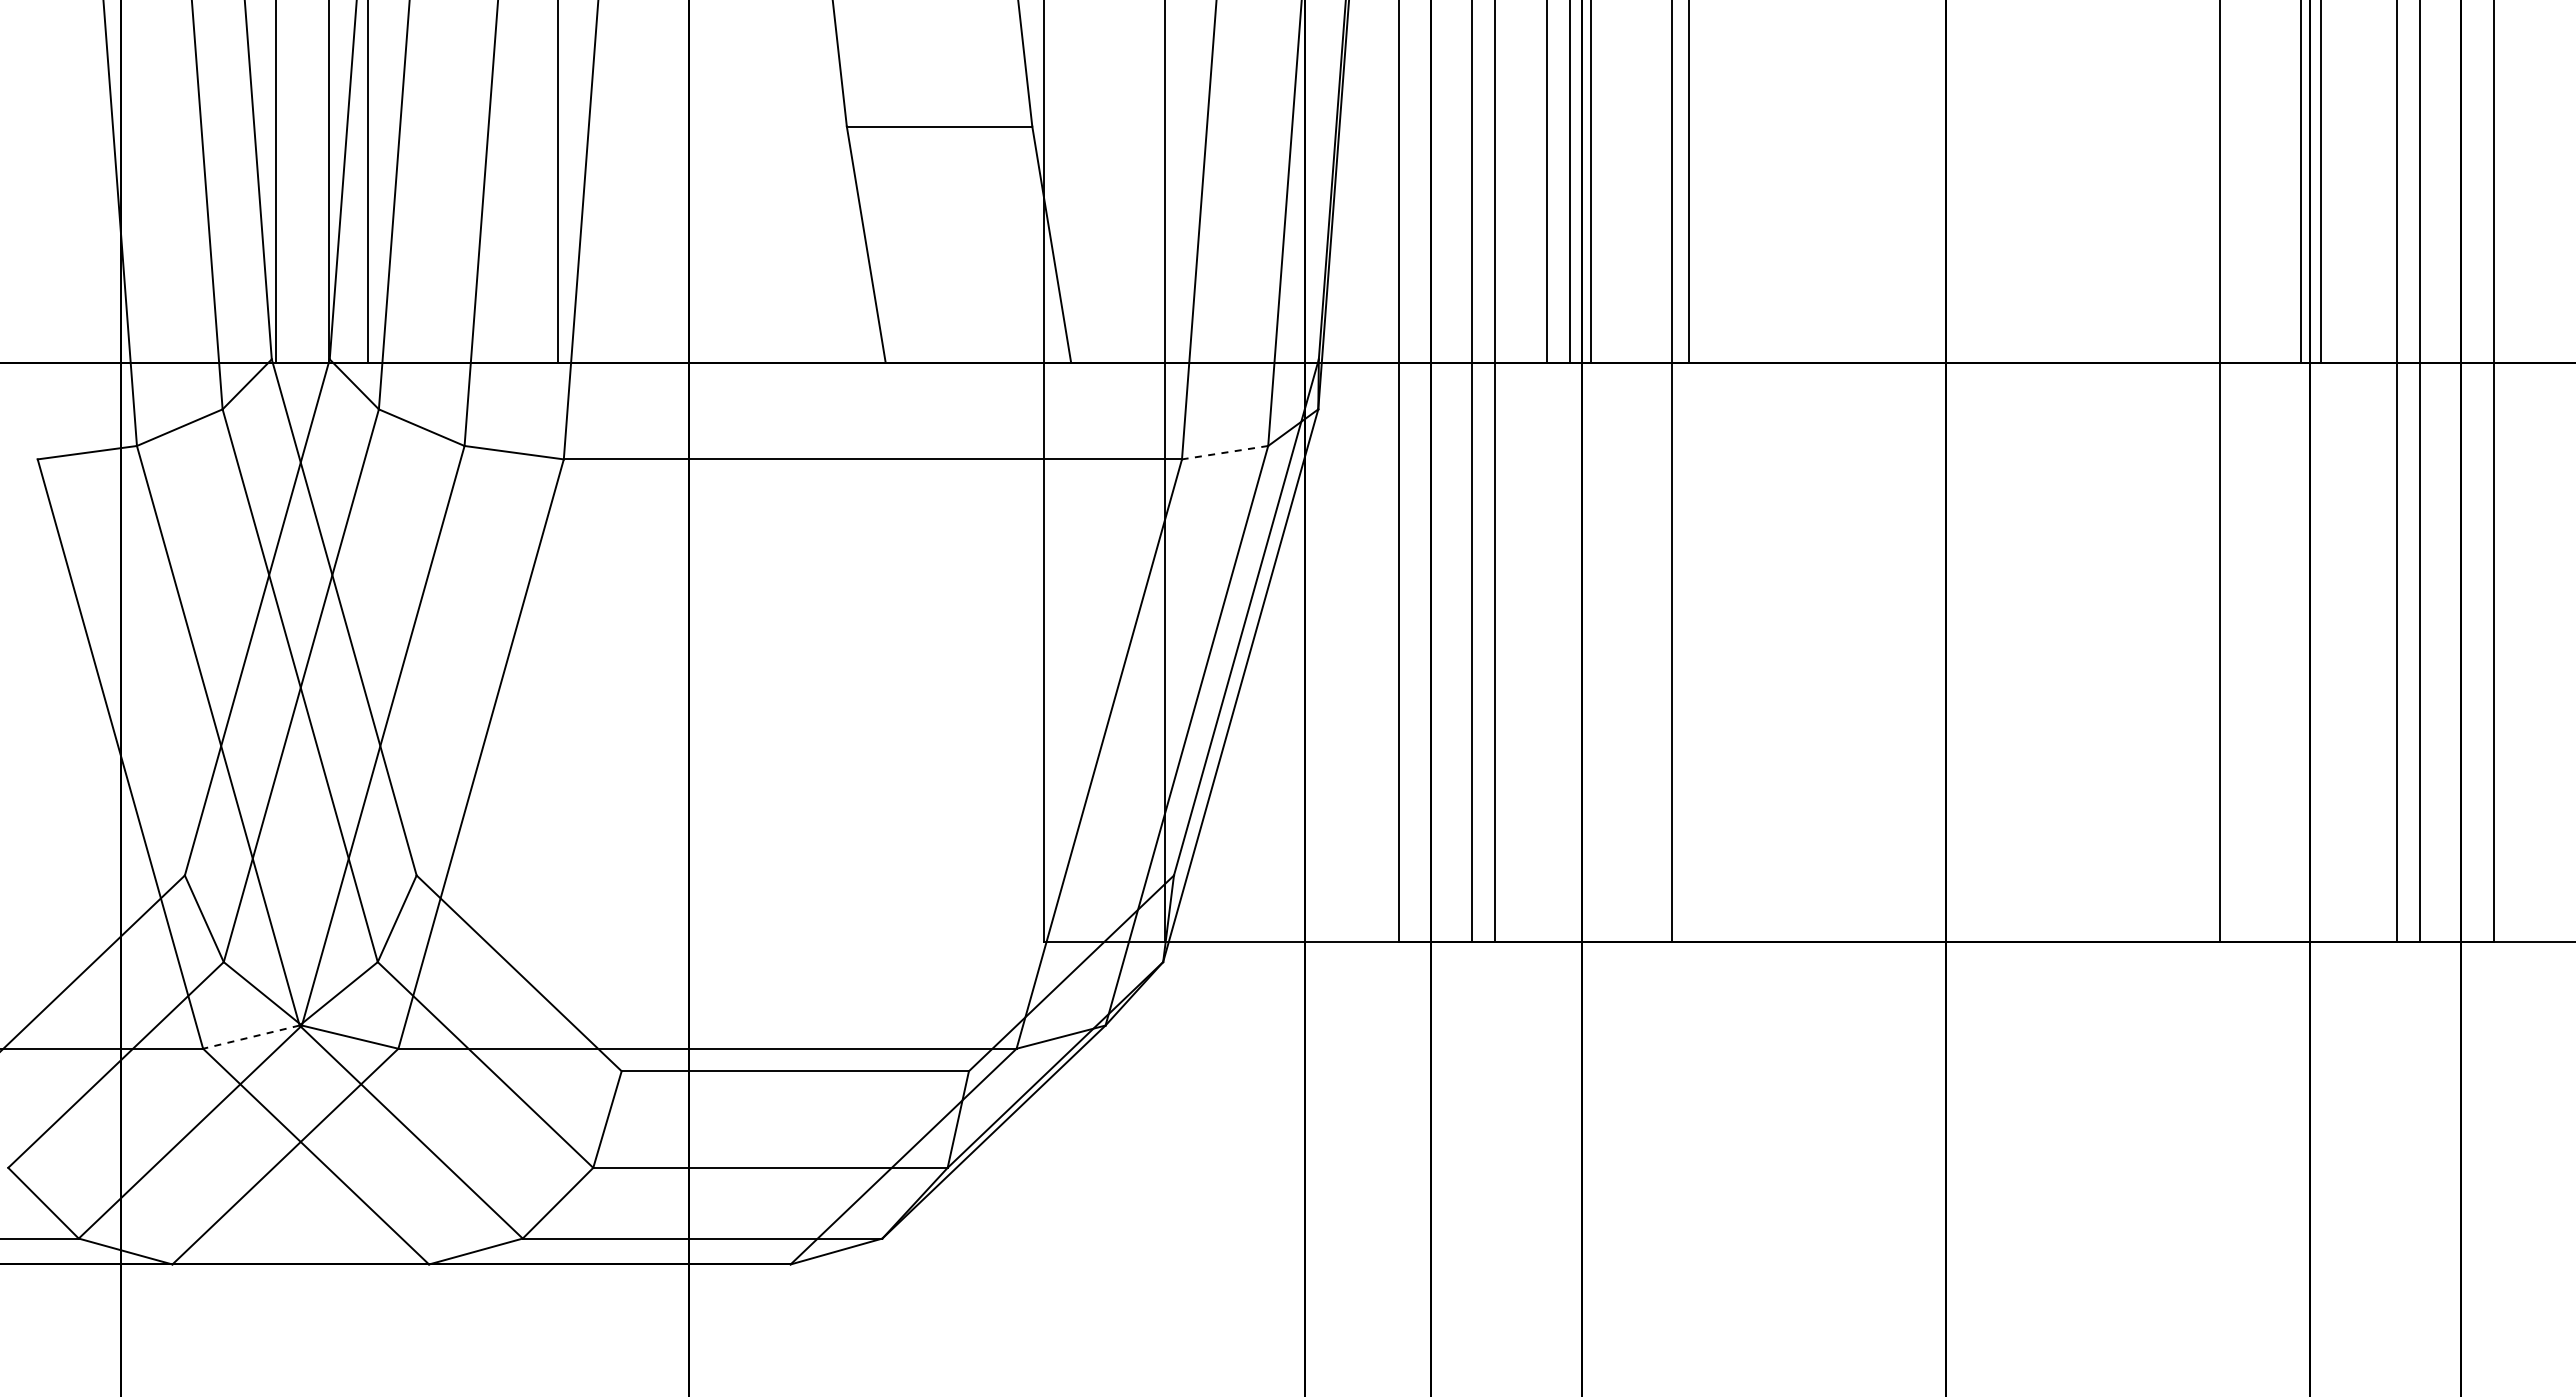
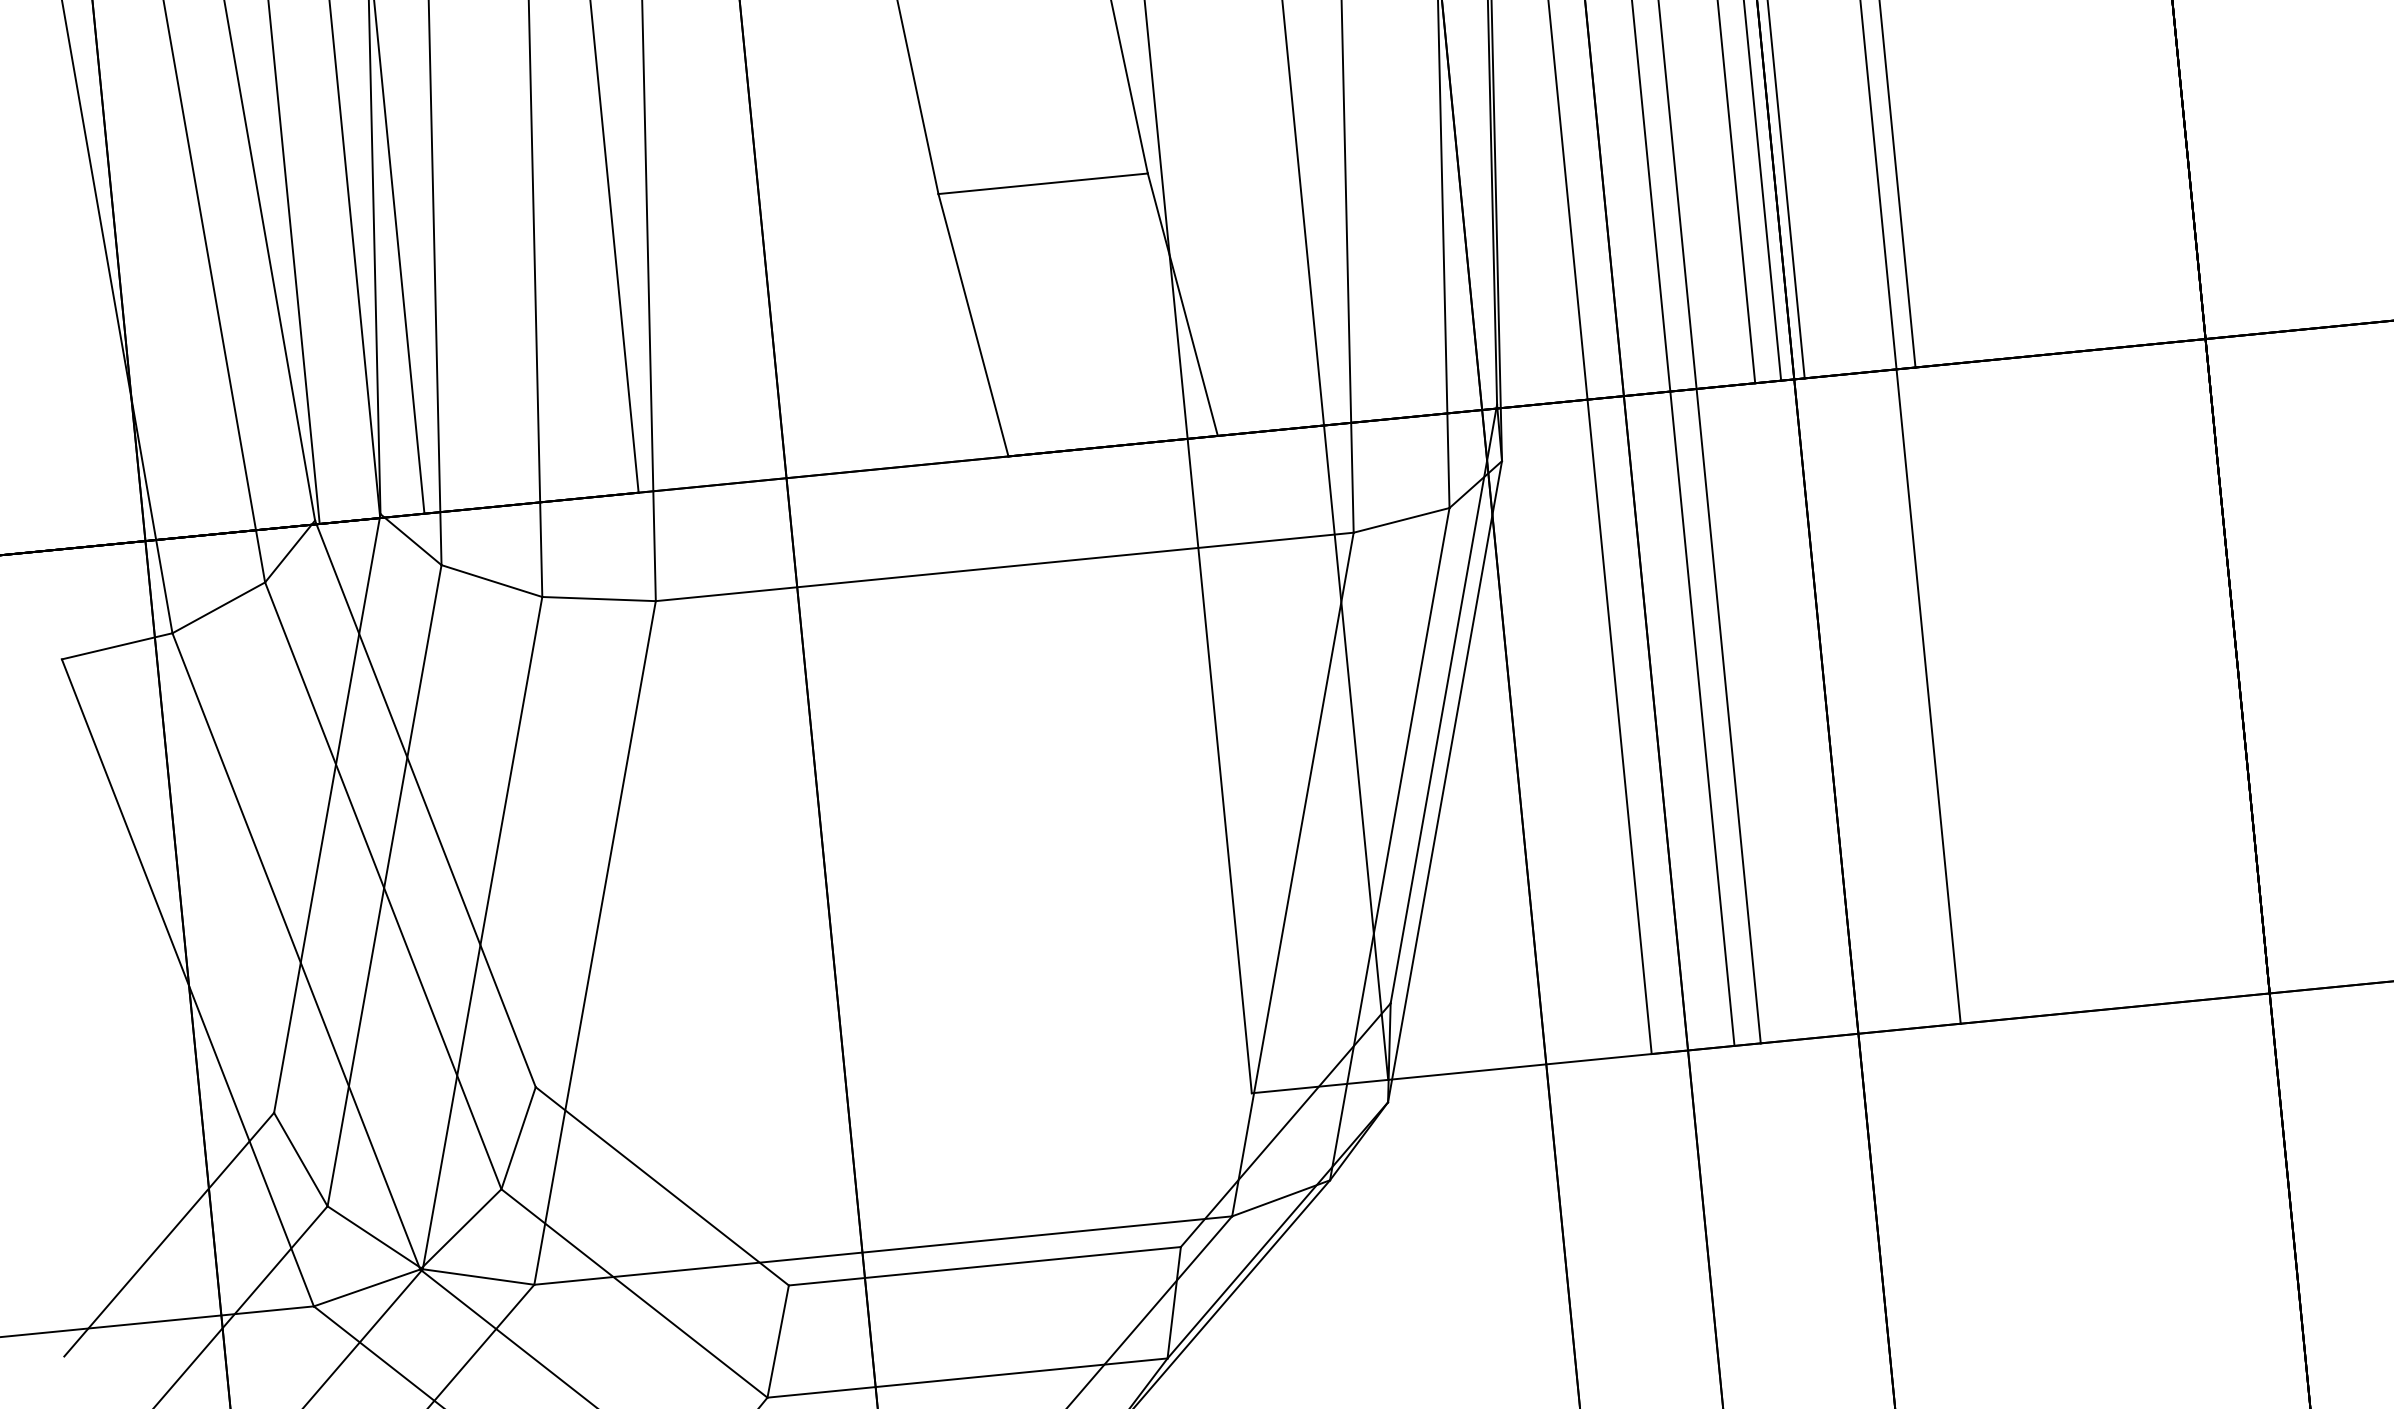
line: (1225, 452) -> (1402, 520), dashed -> solid
line: (251, 1037) -> (367, 1288), dashed -> solid

